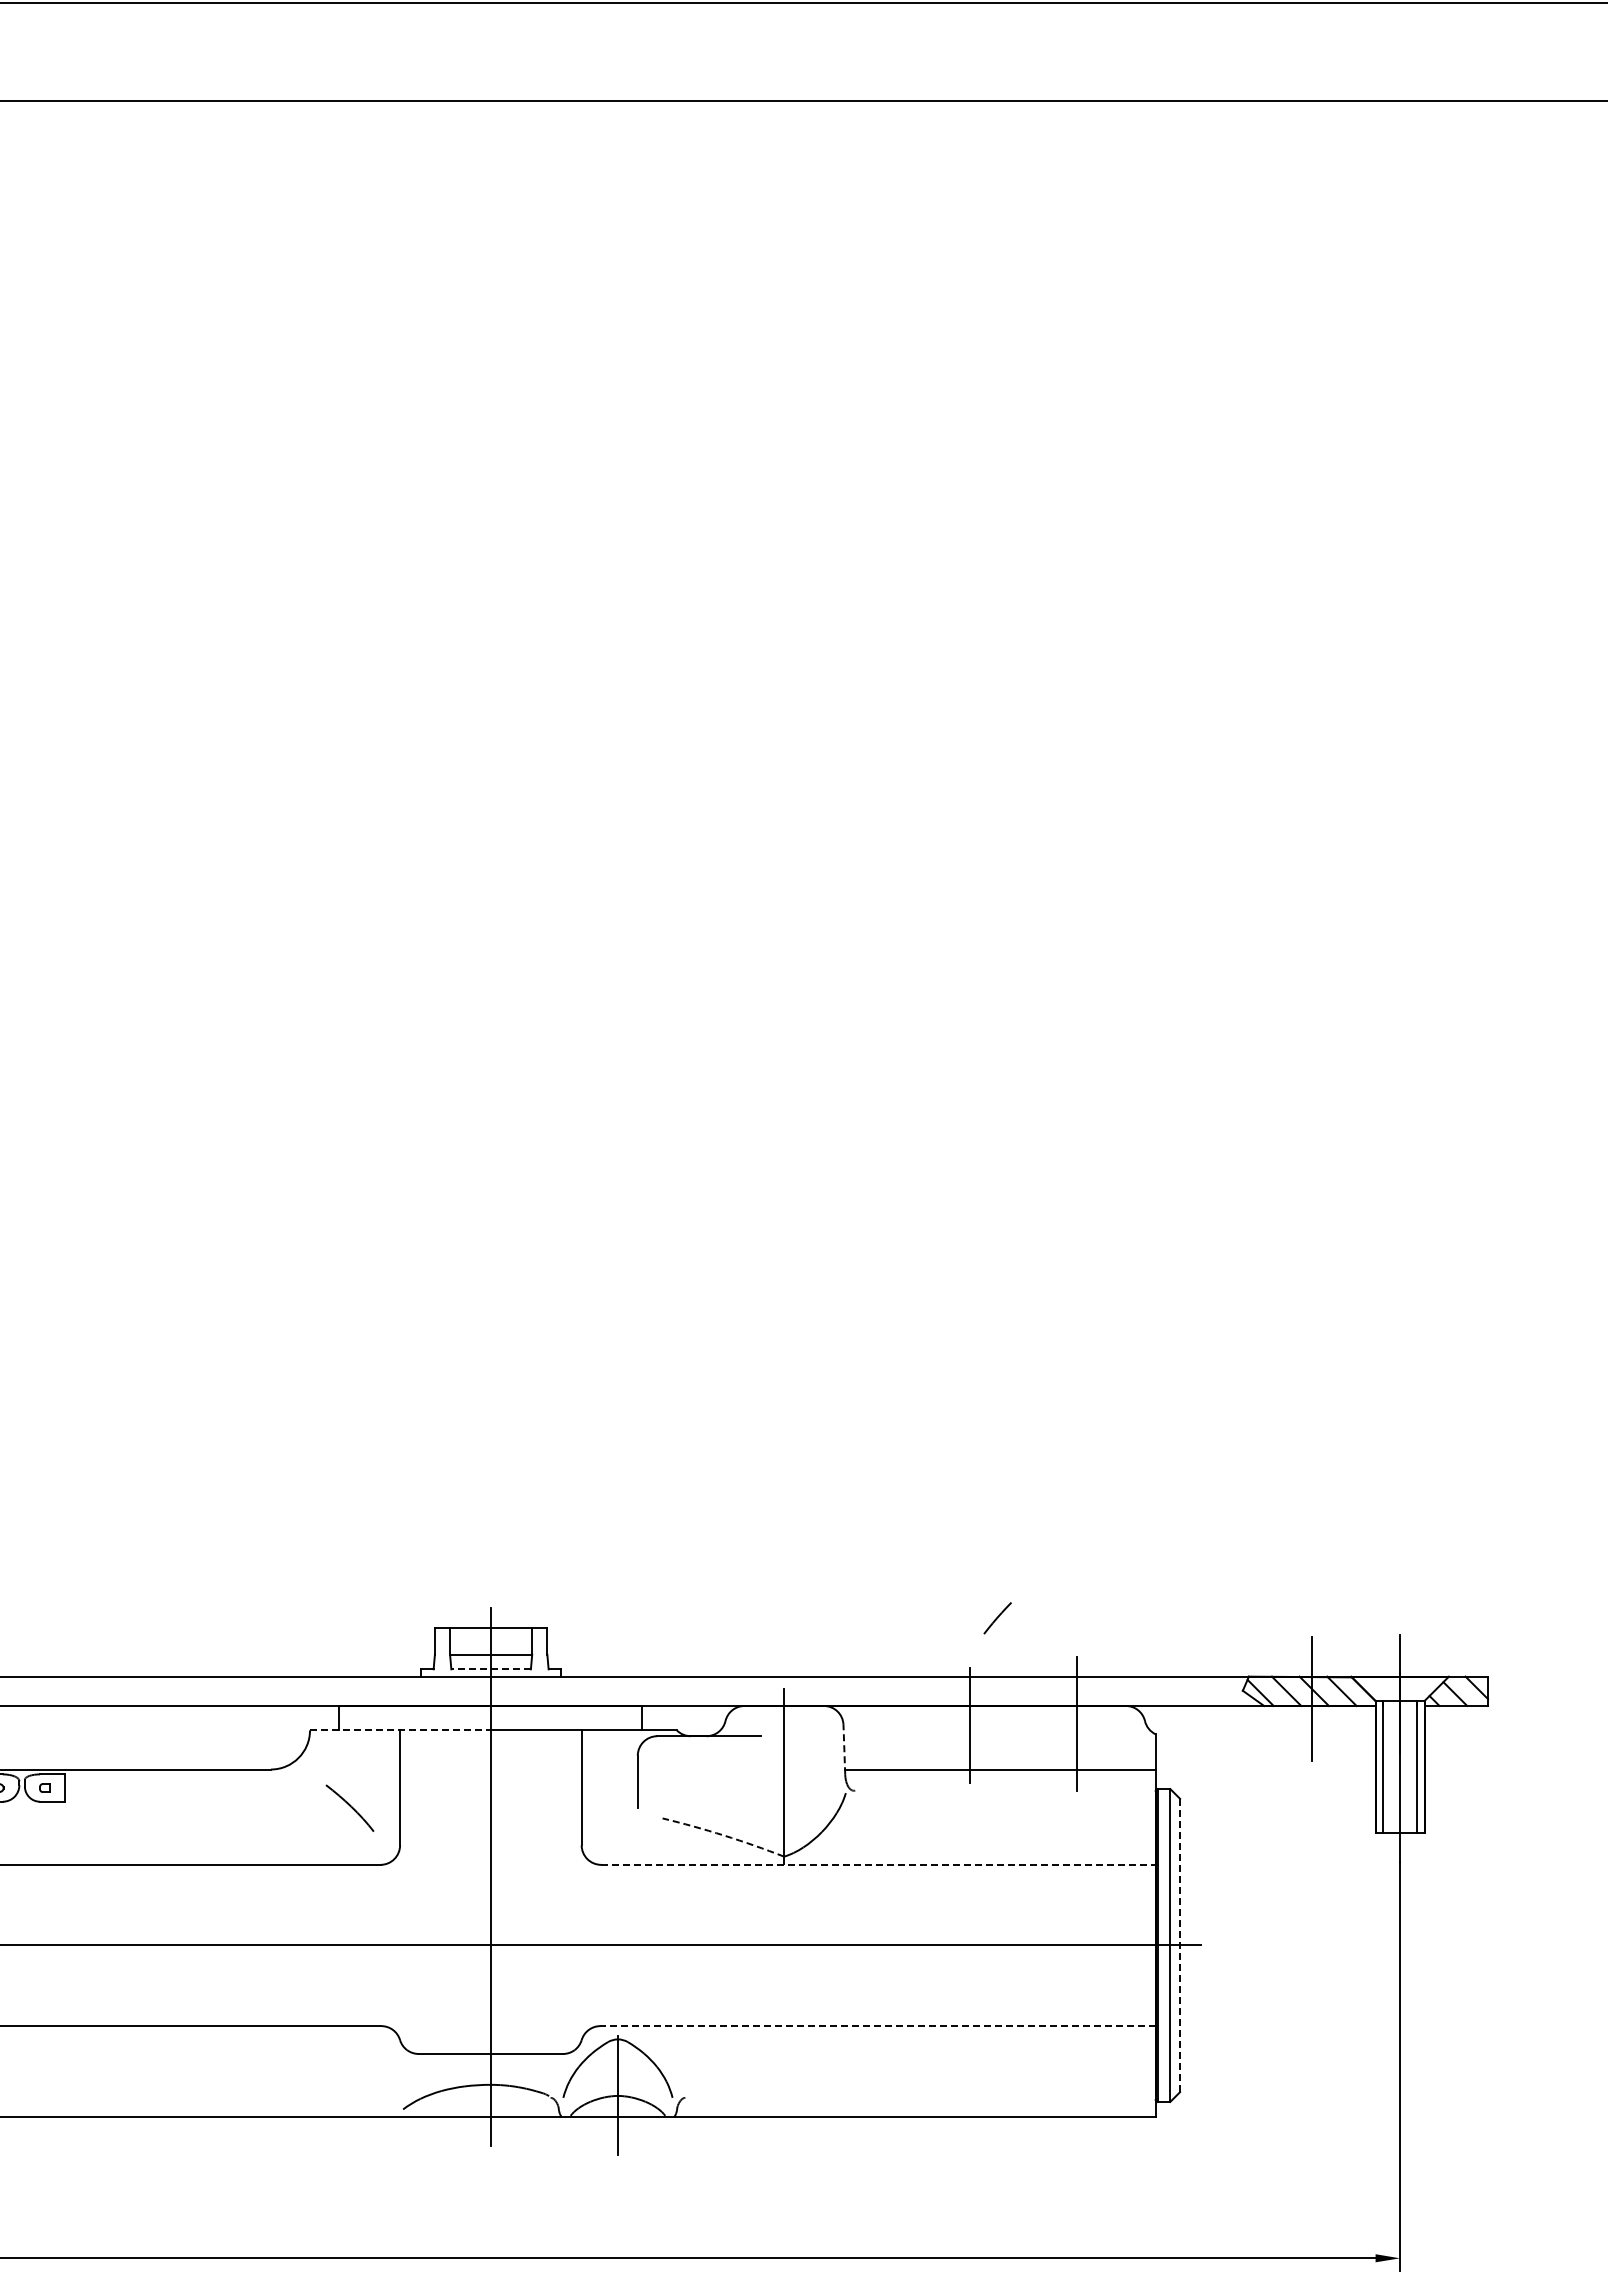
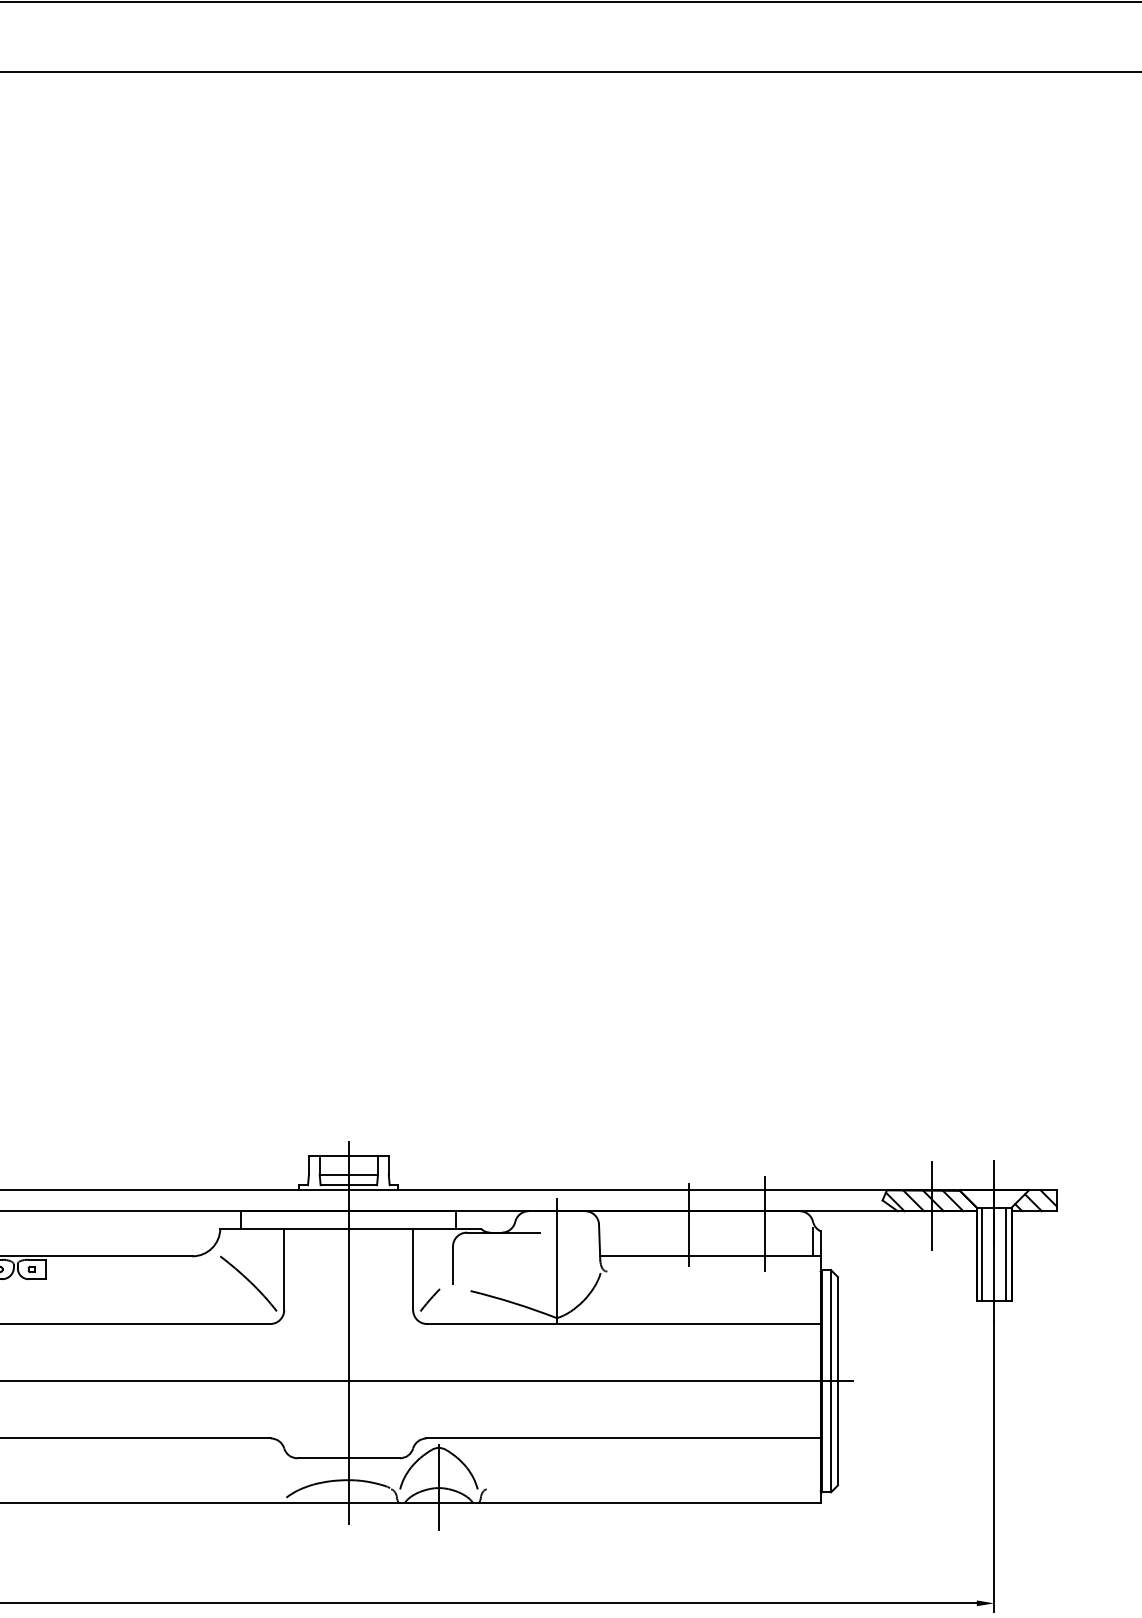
line: (997, 1618) -> (430, 1300), moved
line: (491, 1669) -> (349, 1185), dashed -> solid
line: (400, 1730) -> (284, 1228), dashed -> solid
line: (1145, 1748) -> (813, 1241), added
line: (844, 1749) -> (599, 1242), dashed -> solid
part: (349, 1808) -> (248, 1283), size x1.67
arc: (724, 1835) -> (514, 1303), dashed -> solid
line: (878, 1864) -> (623, 1323), dashed -> solid
line: (1180, 1945) -> (838, 1381), dashed -> solid
line: (878, 2026) -> (623, 1438), dashed -> solid

